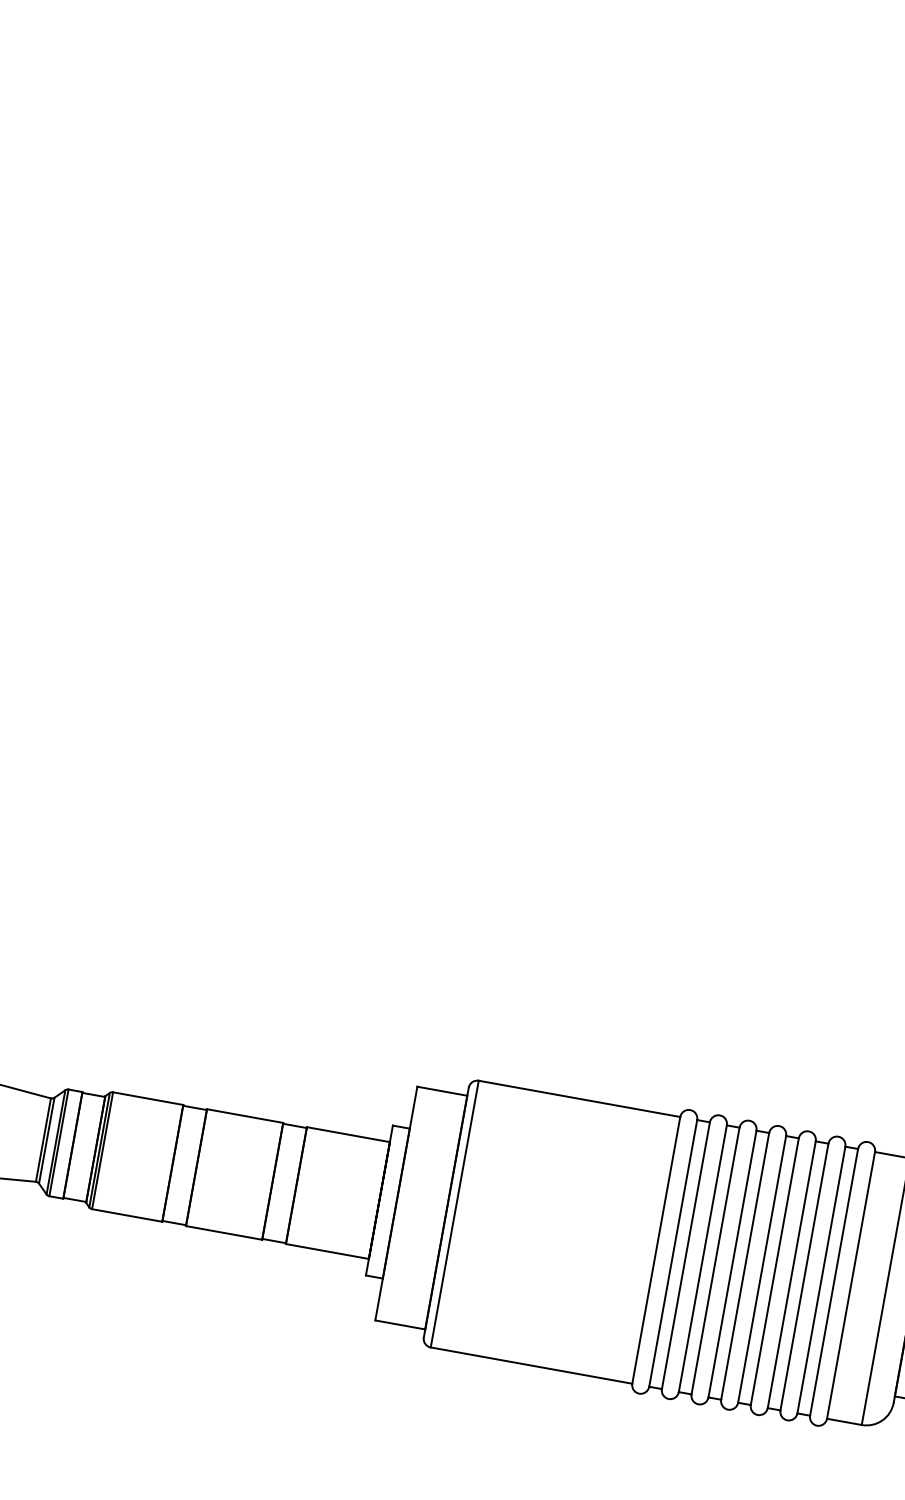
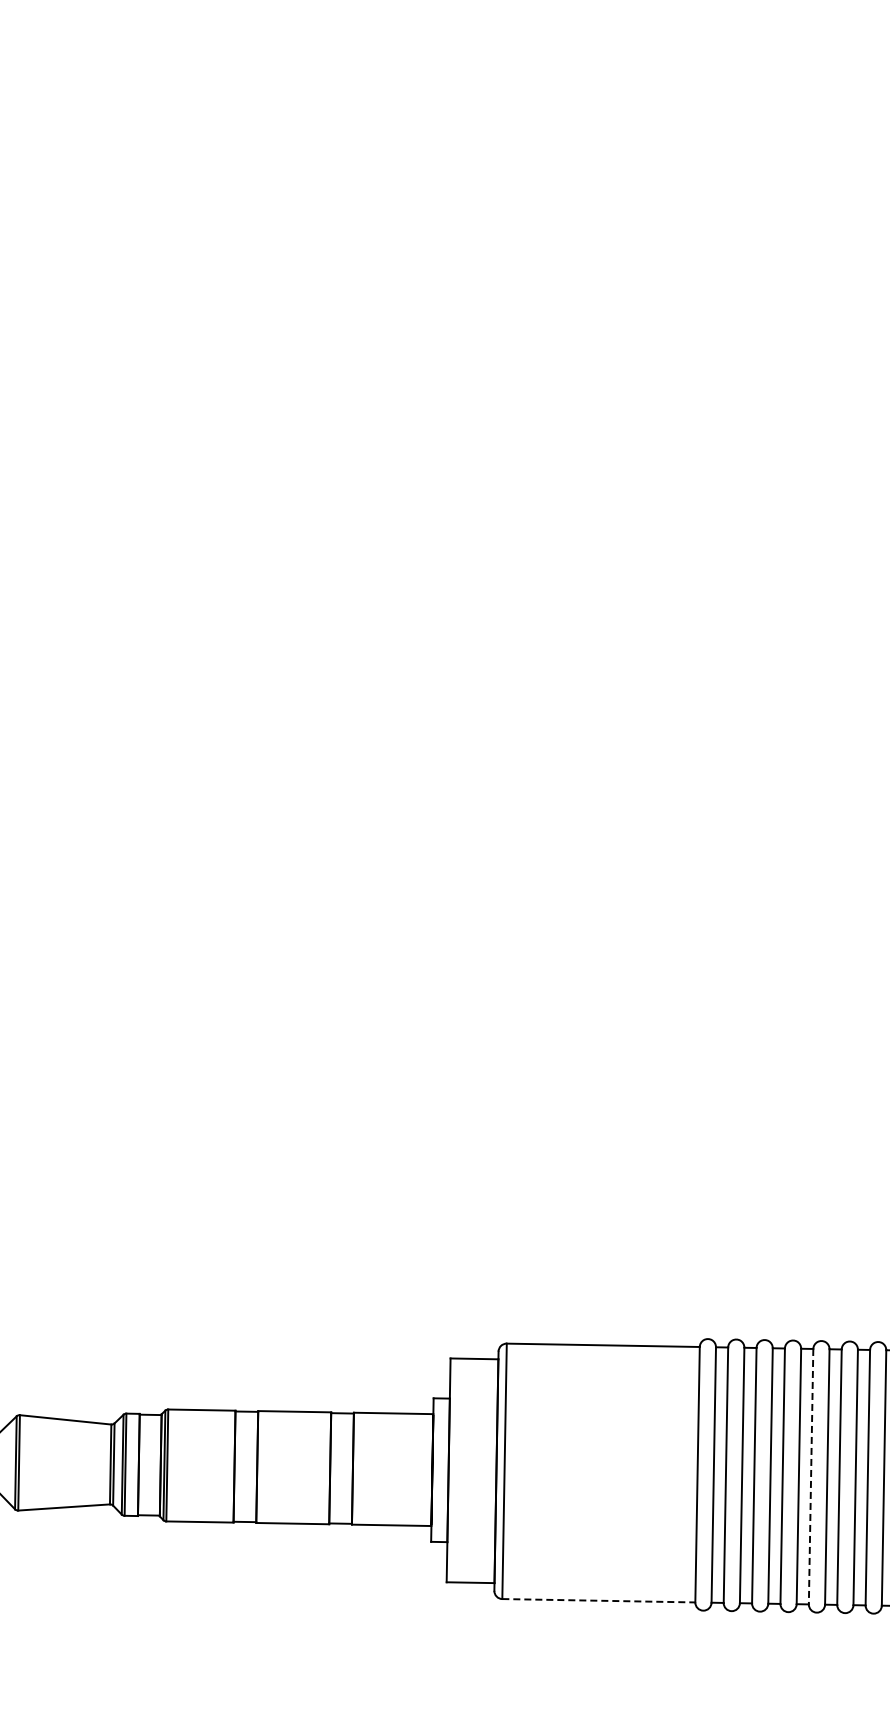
line: (775, 1271) -> (811, 1476), solid -> dashed
line: (531, 1365) -> (598, 1600), solid -> dashed

